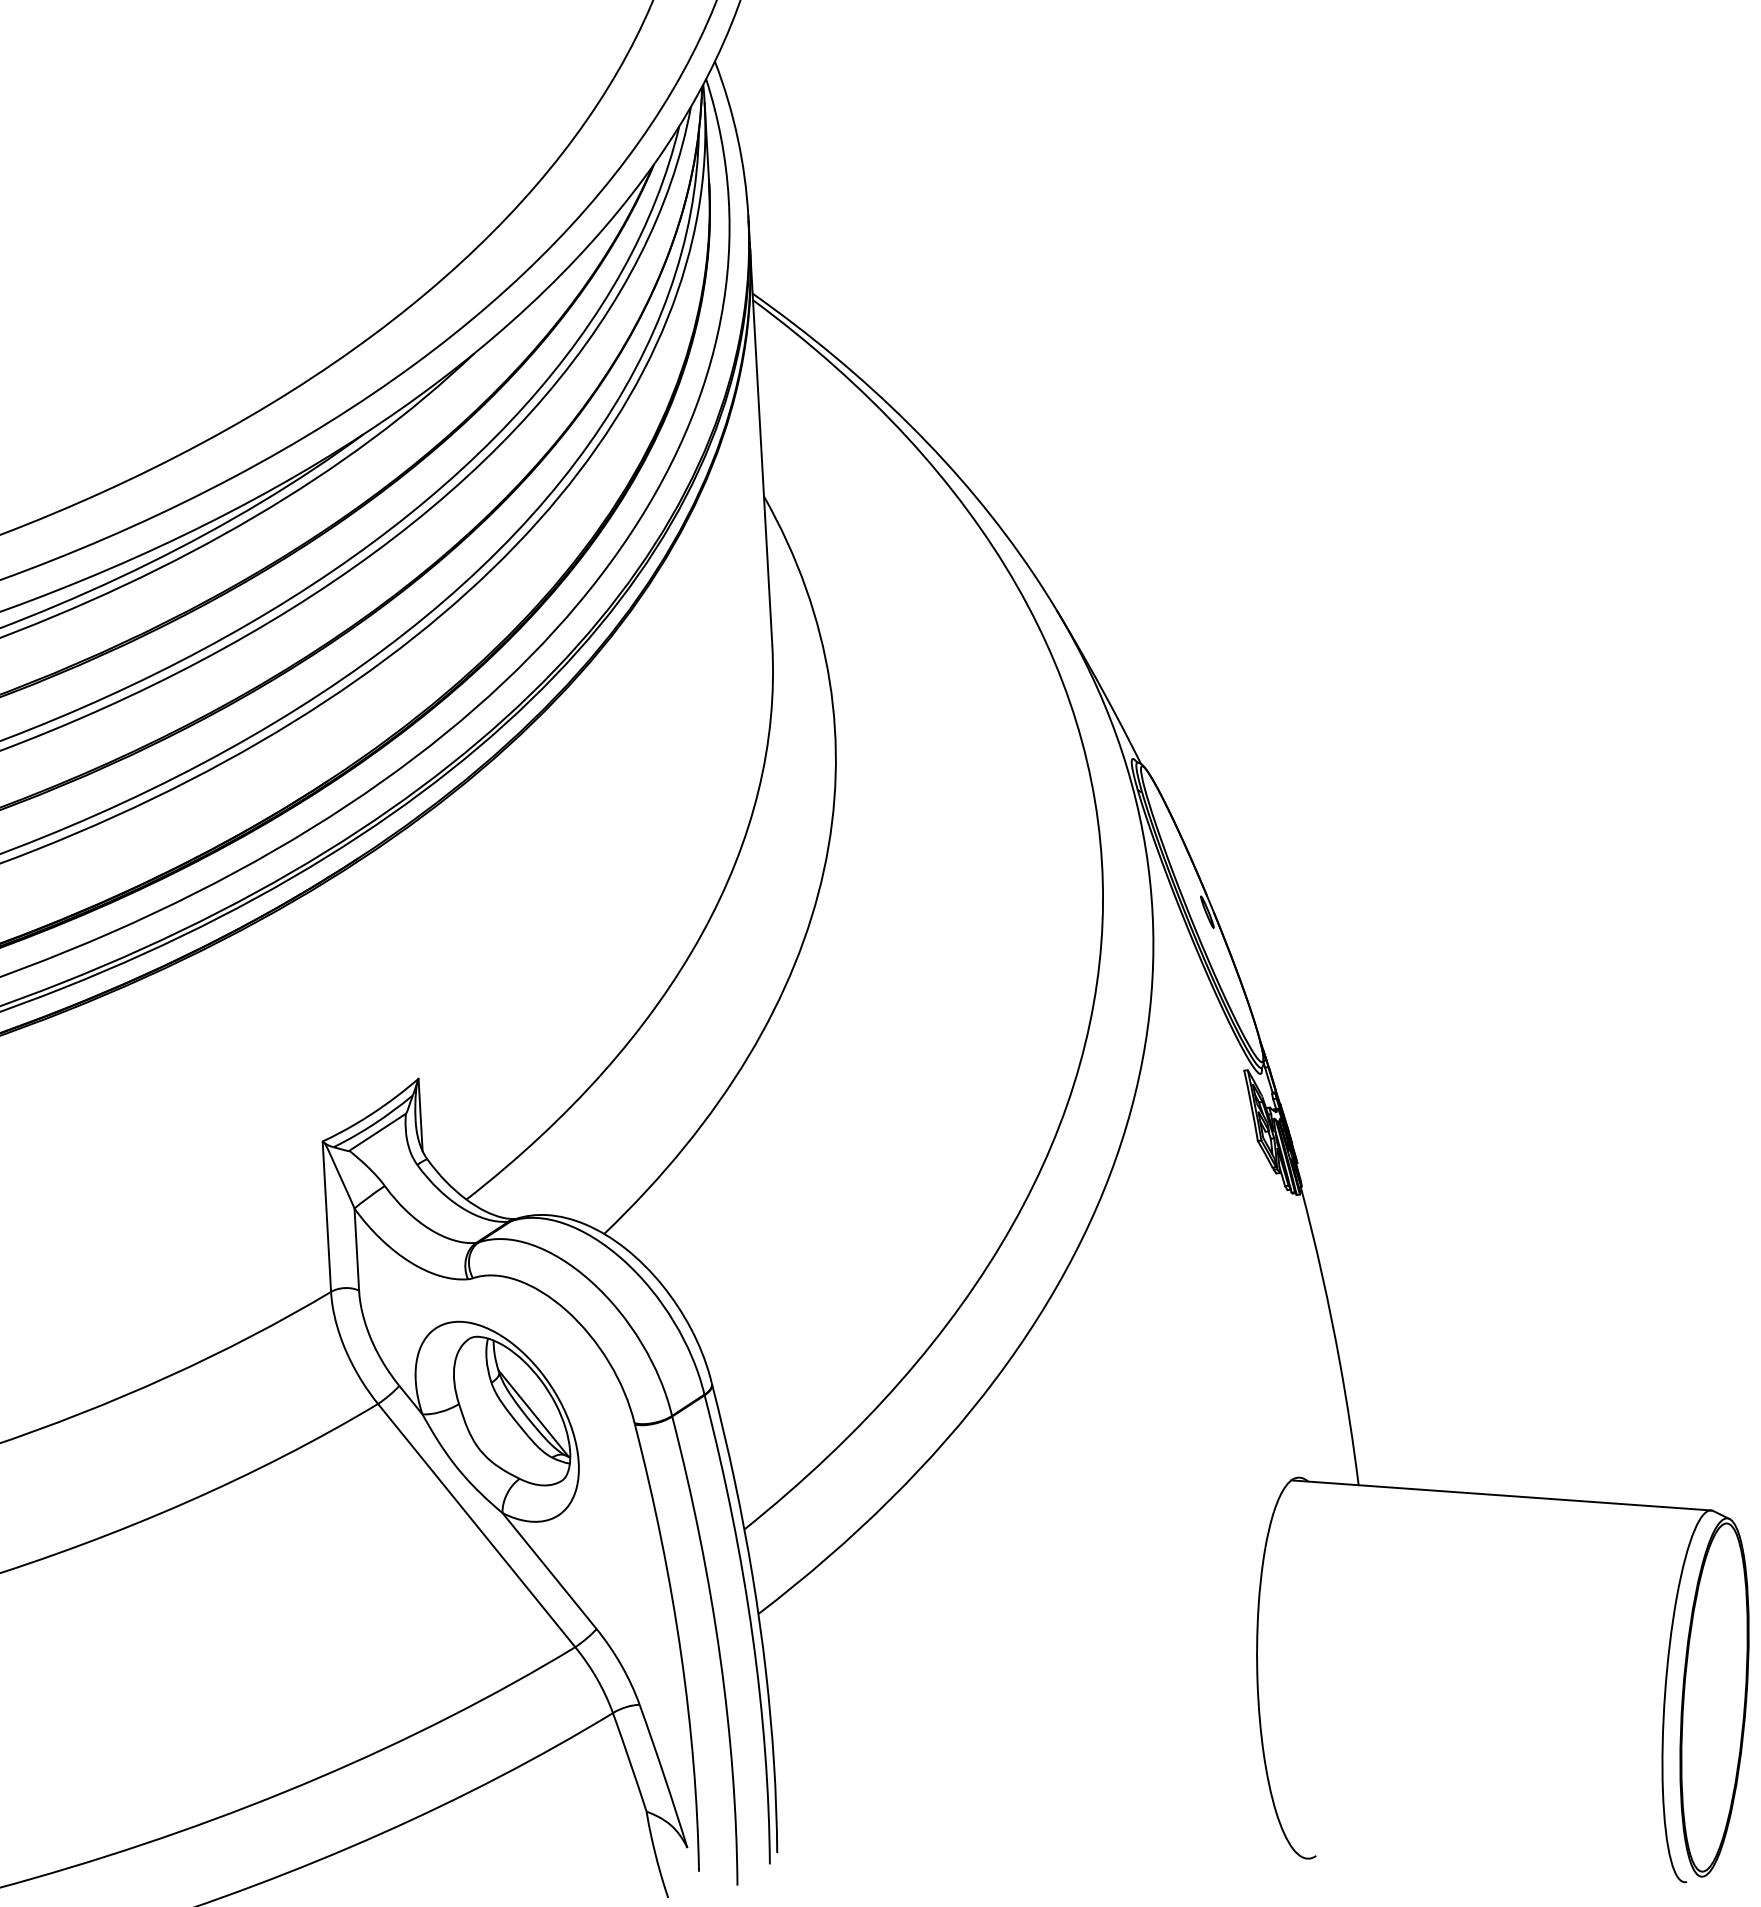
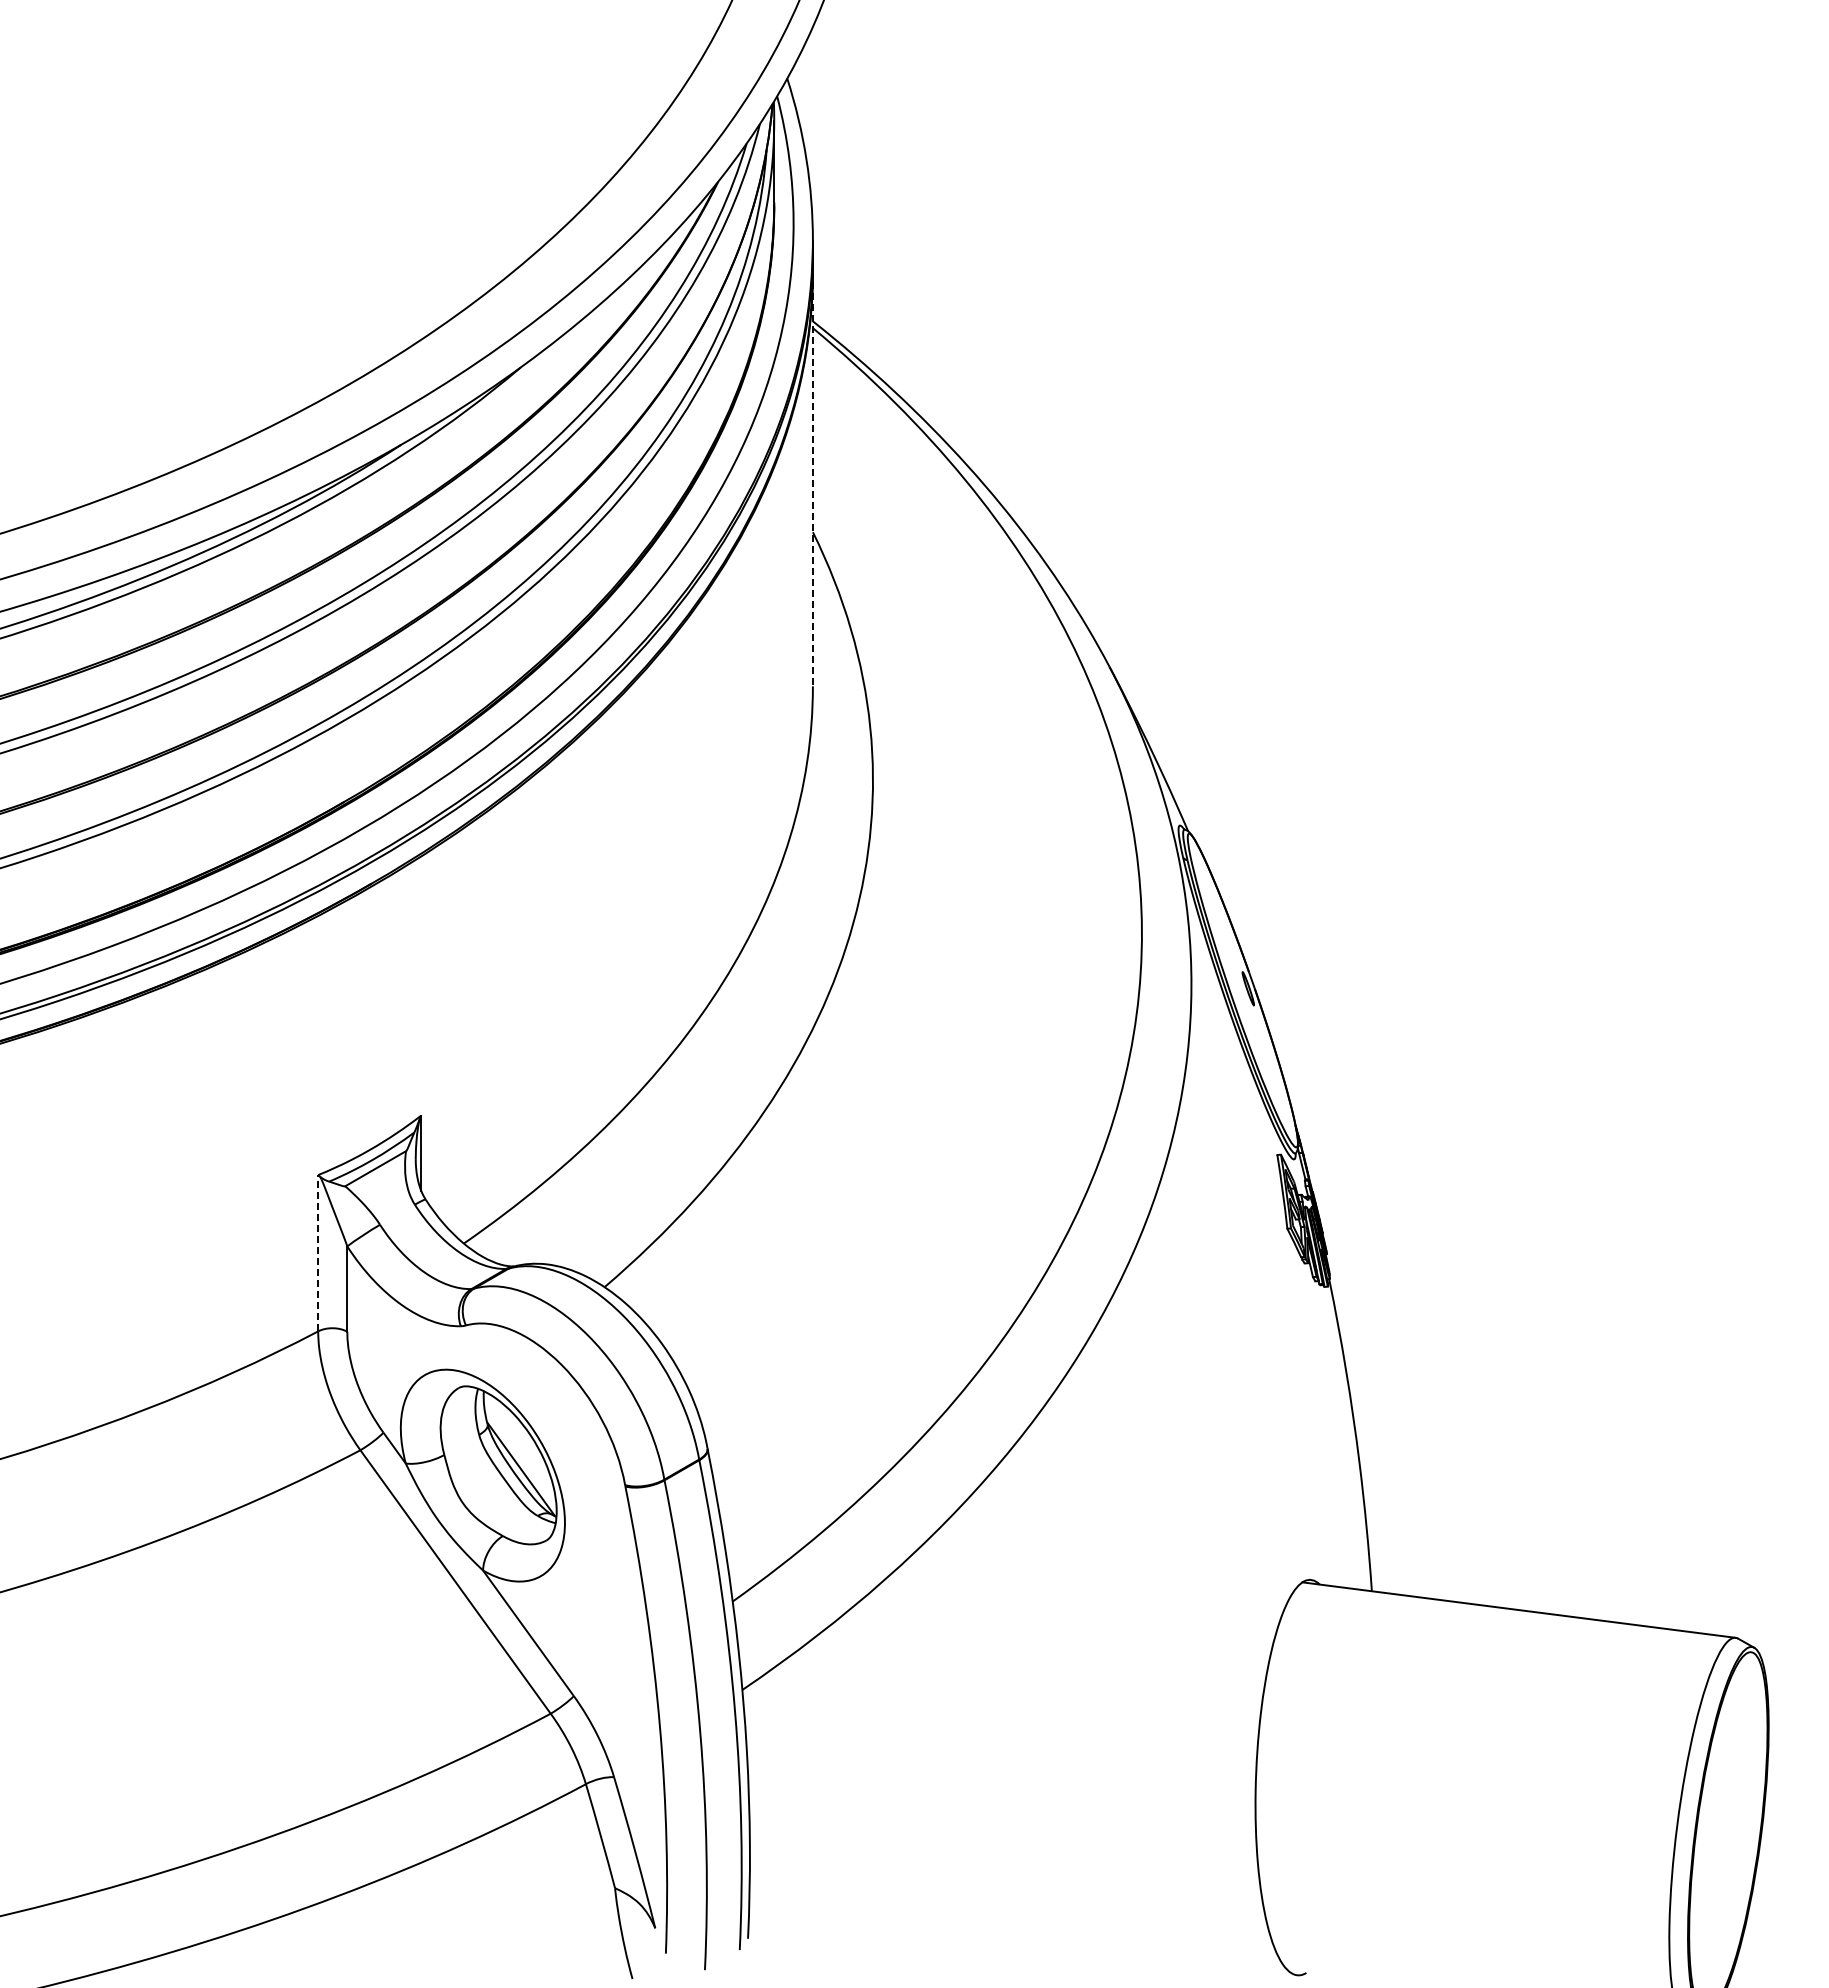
line: (760, 444) -> (812, 478), solid -> dashed
line: (327, 1215) -> (318, 1252), solid -> dashed

